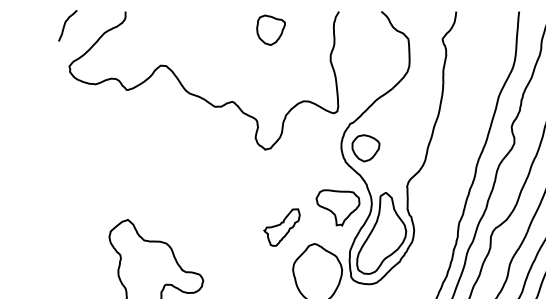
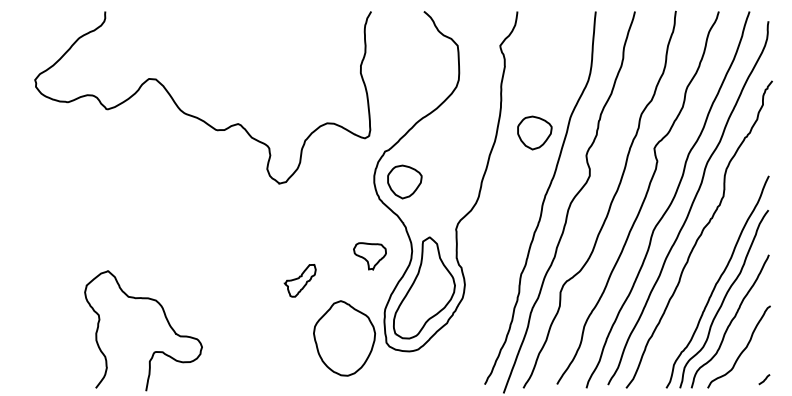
curve: (65, 24) -> (30, 27), removed
part: (271, 30) -> (286, 34), removed
part: (470, 108) -> (534, 132), added
part: (337, 208) -> (369, 256), size x0.6
part: (282, 227) -> (300, 280), size x0.7

